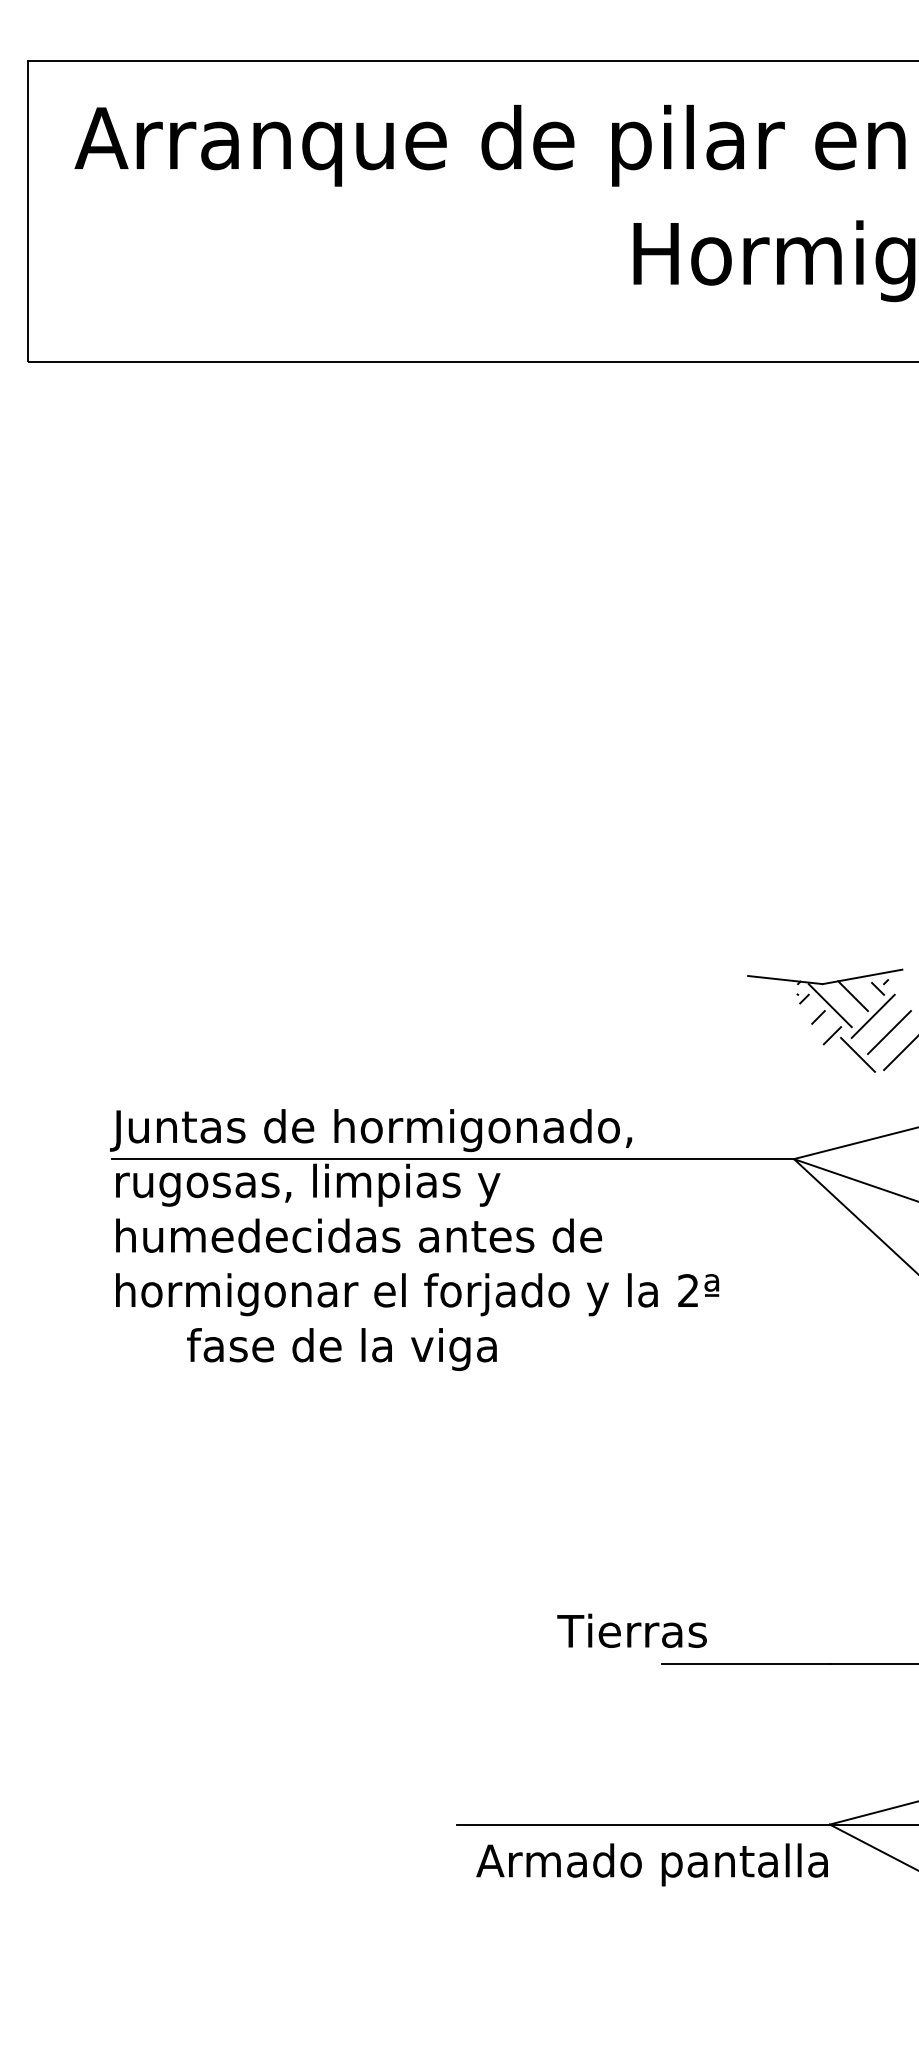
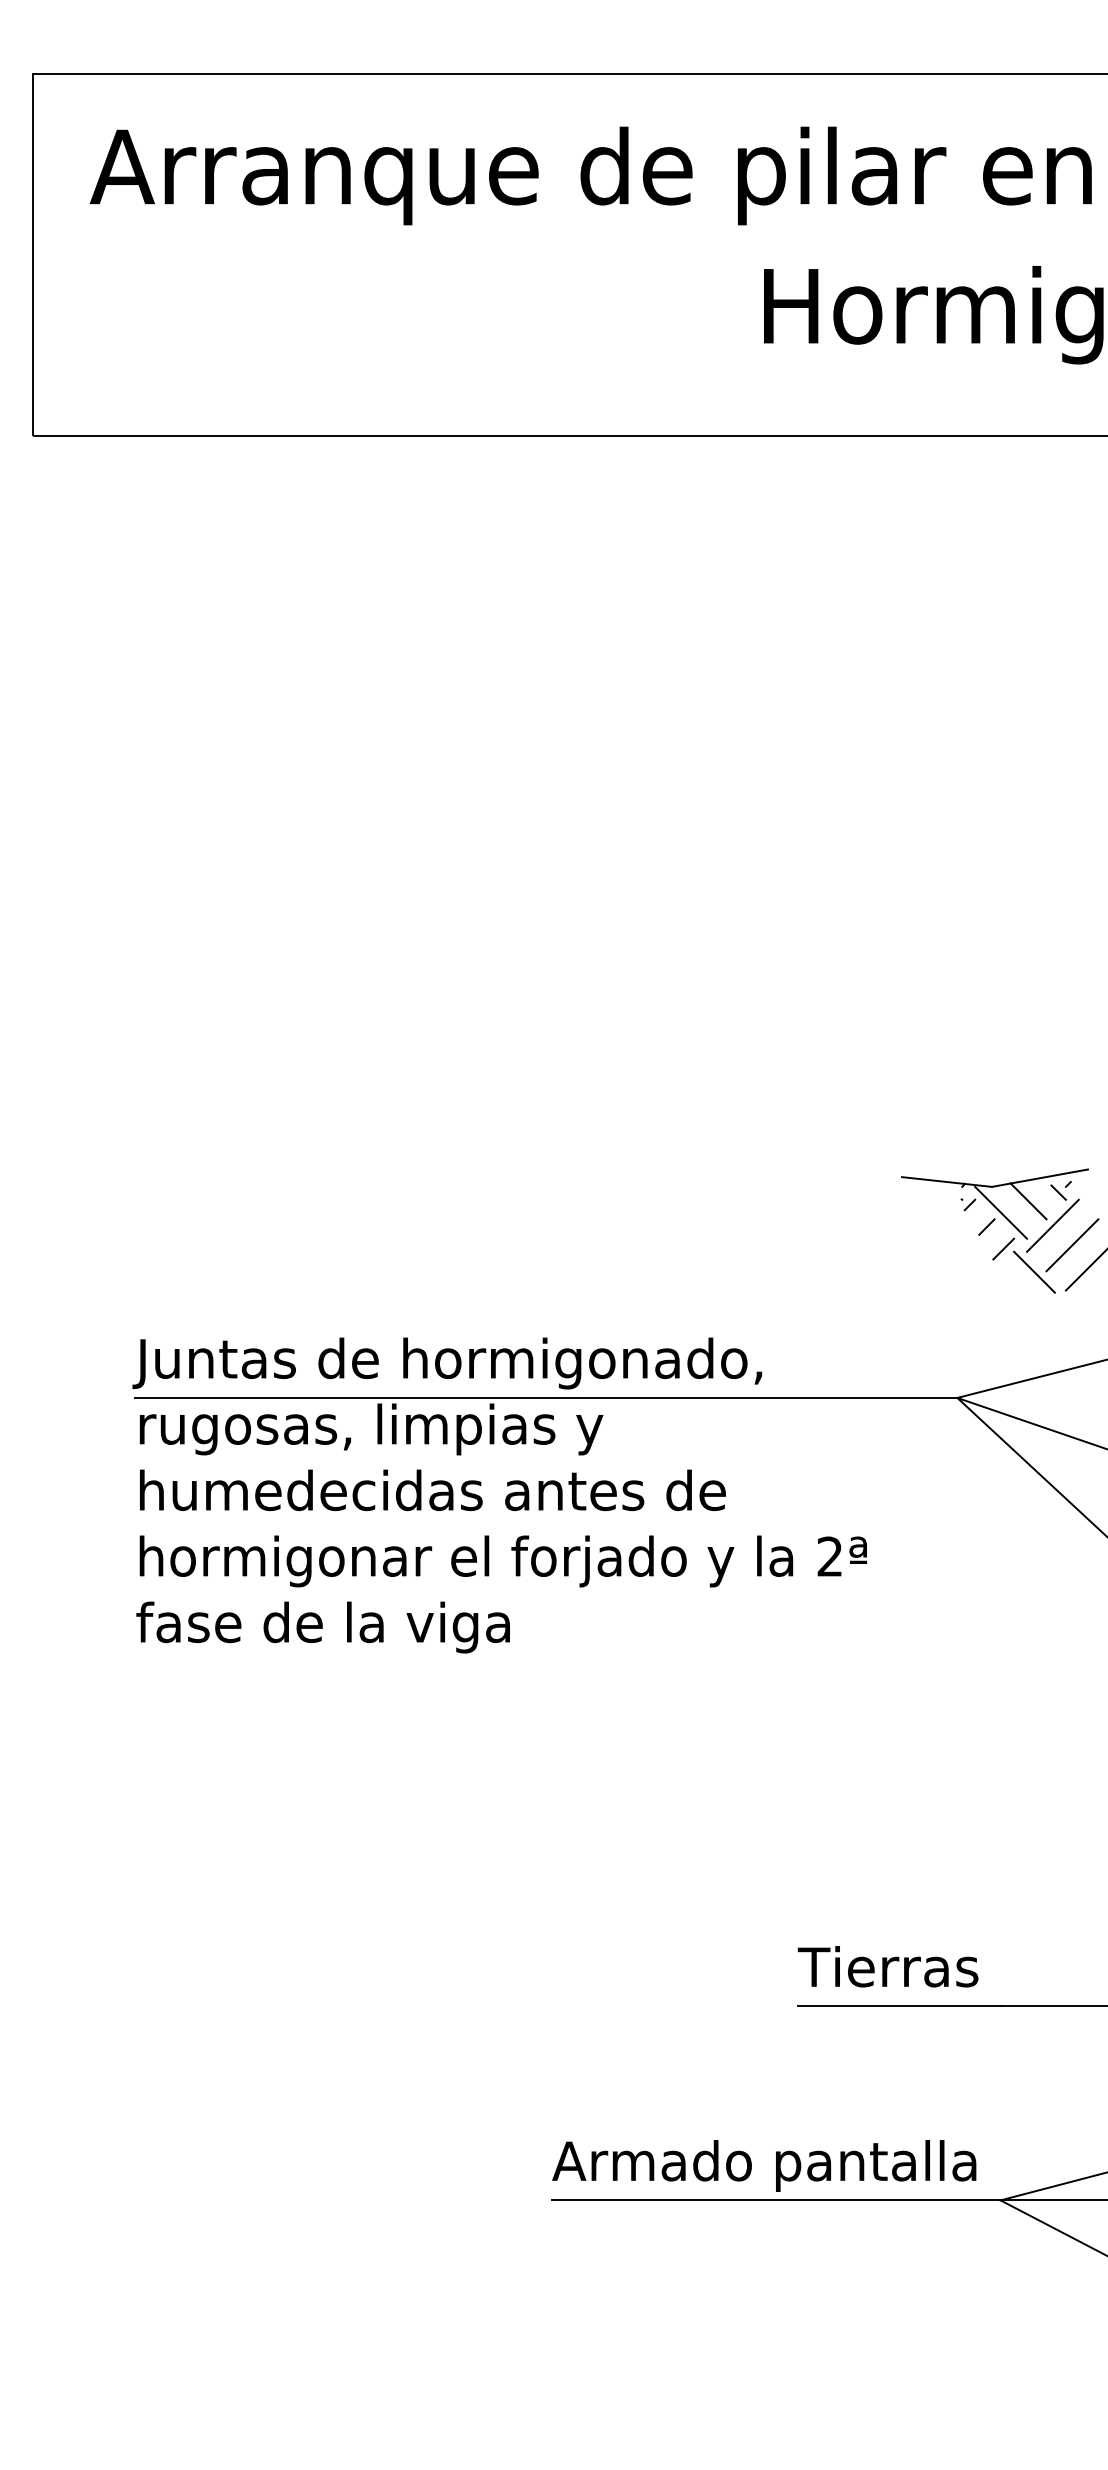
text: (341, 1349) -> (322, 1627), moved
text: (631, 1630) -> (887, 1966), moved
text: (652, 1864) -> (764, 2165), moved

